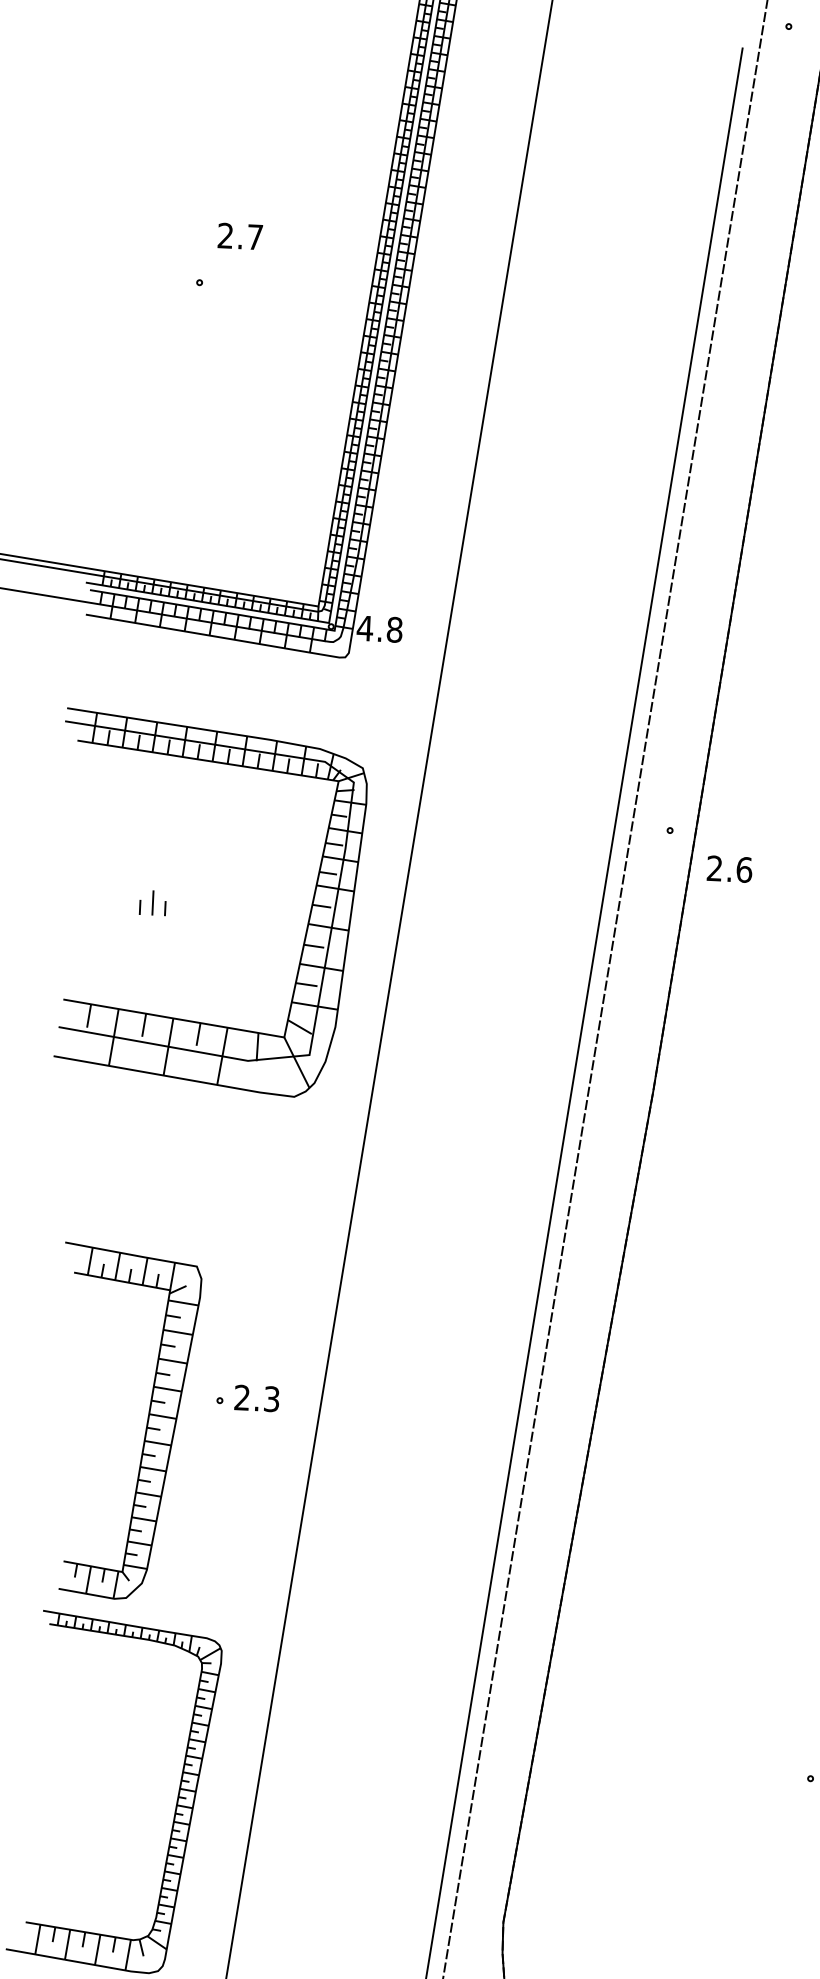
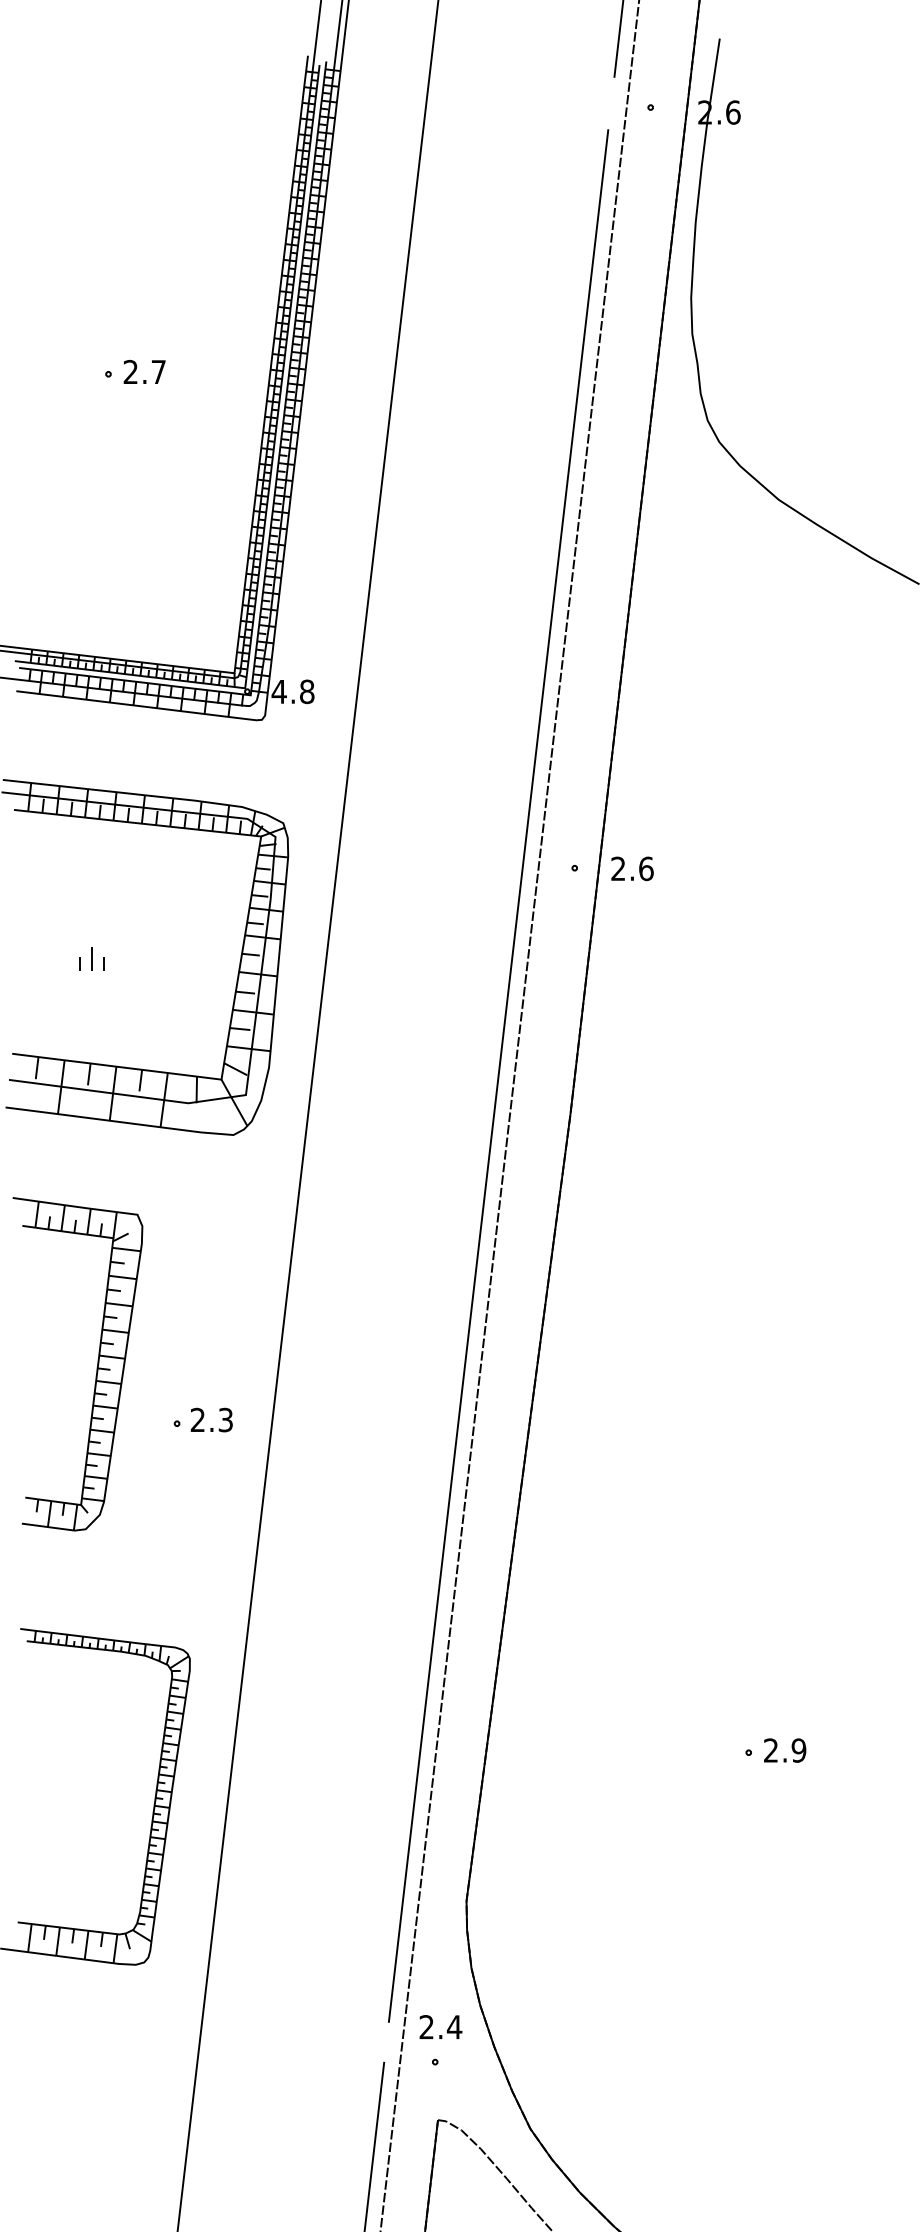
text: (240, 235) -> (144, 371), moved
text: (729, 868) -> (632, 868), moved
part: (145, 1426) -> (96, 1367), moved

